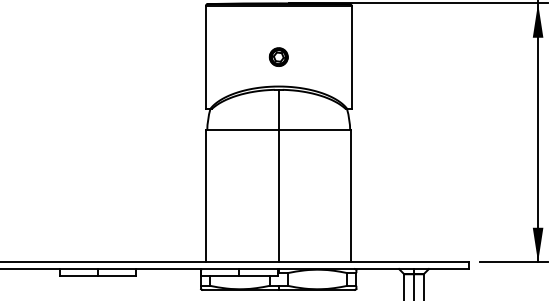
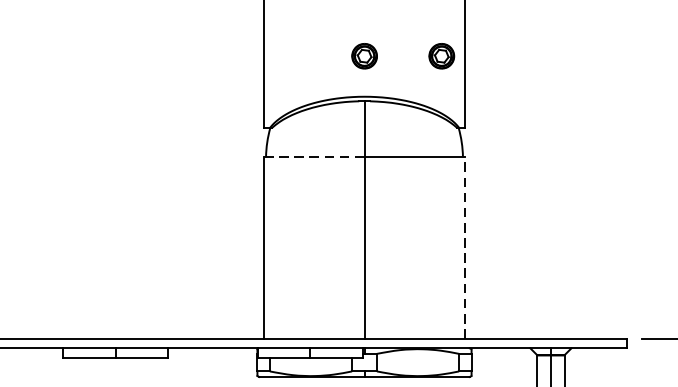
part: (334, 56) -> (441, 55), added
line: (241, 130) -> (313, 157), solid -> dashed
line: (351, 196) -> (464, 248), solid -> dashed

